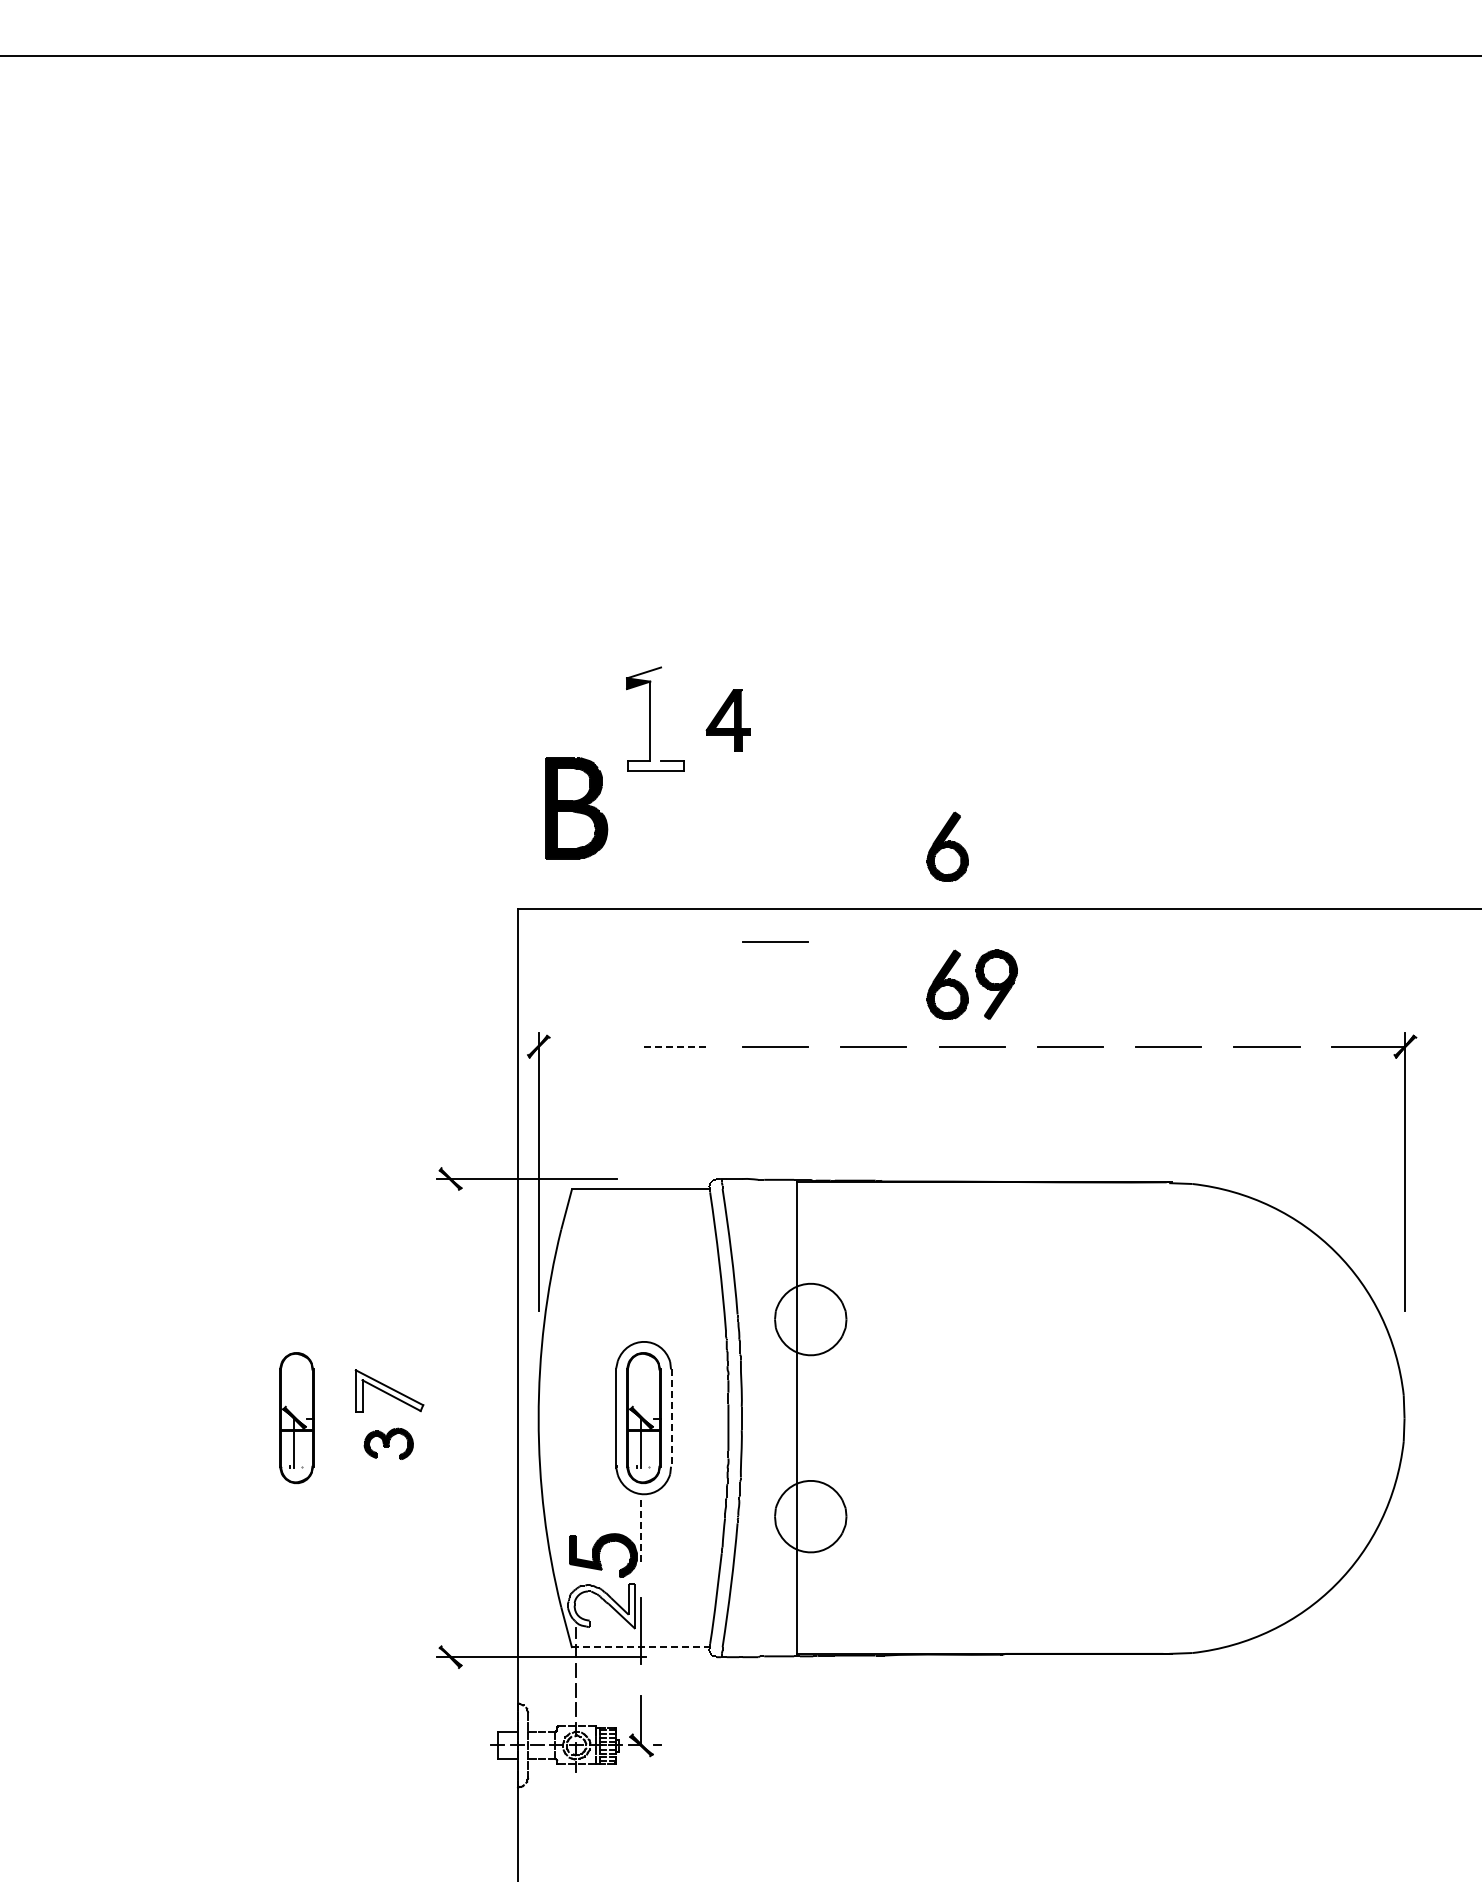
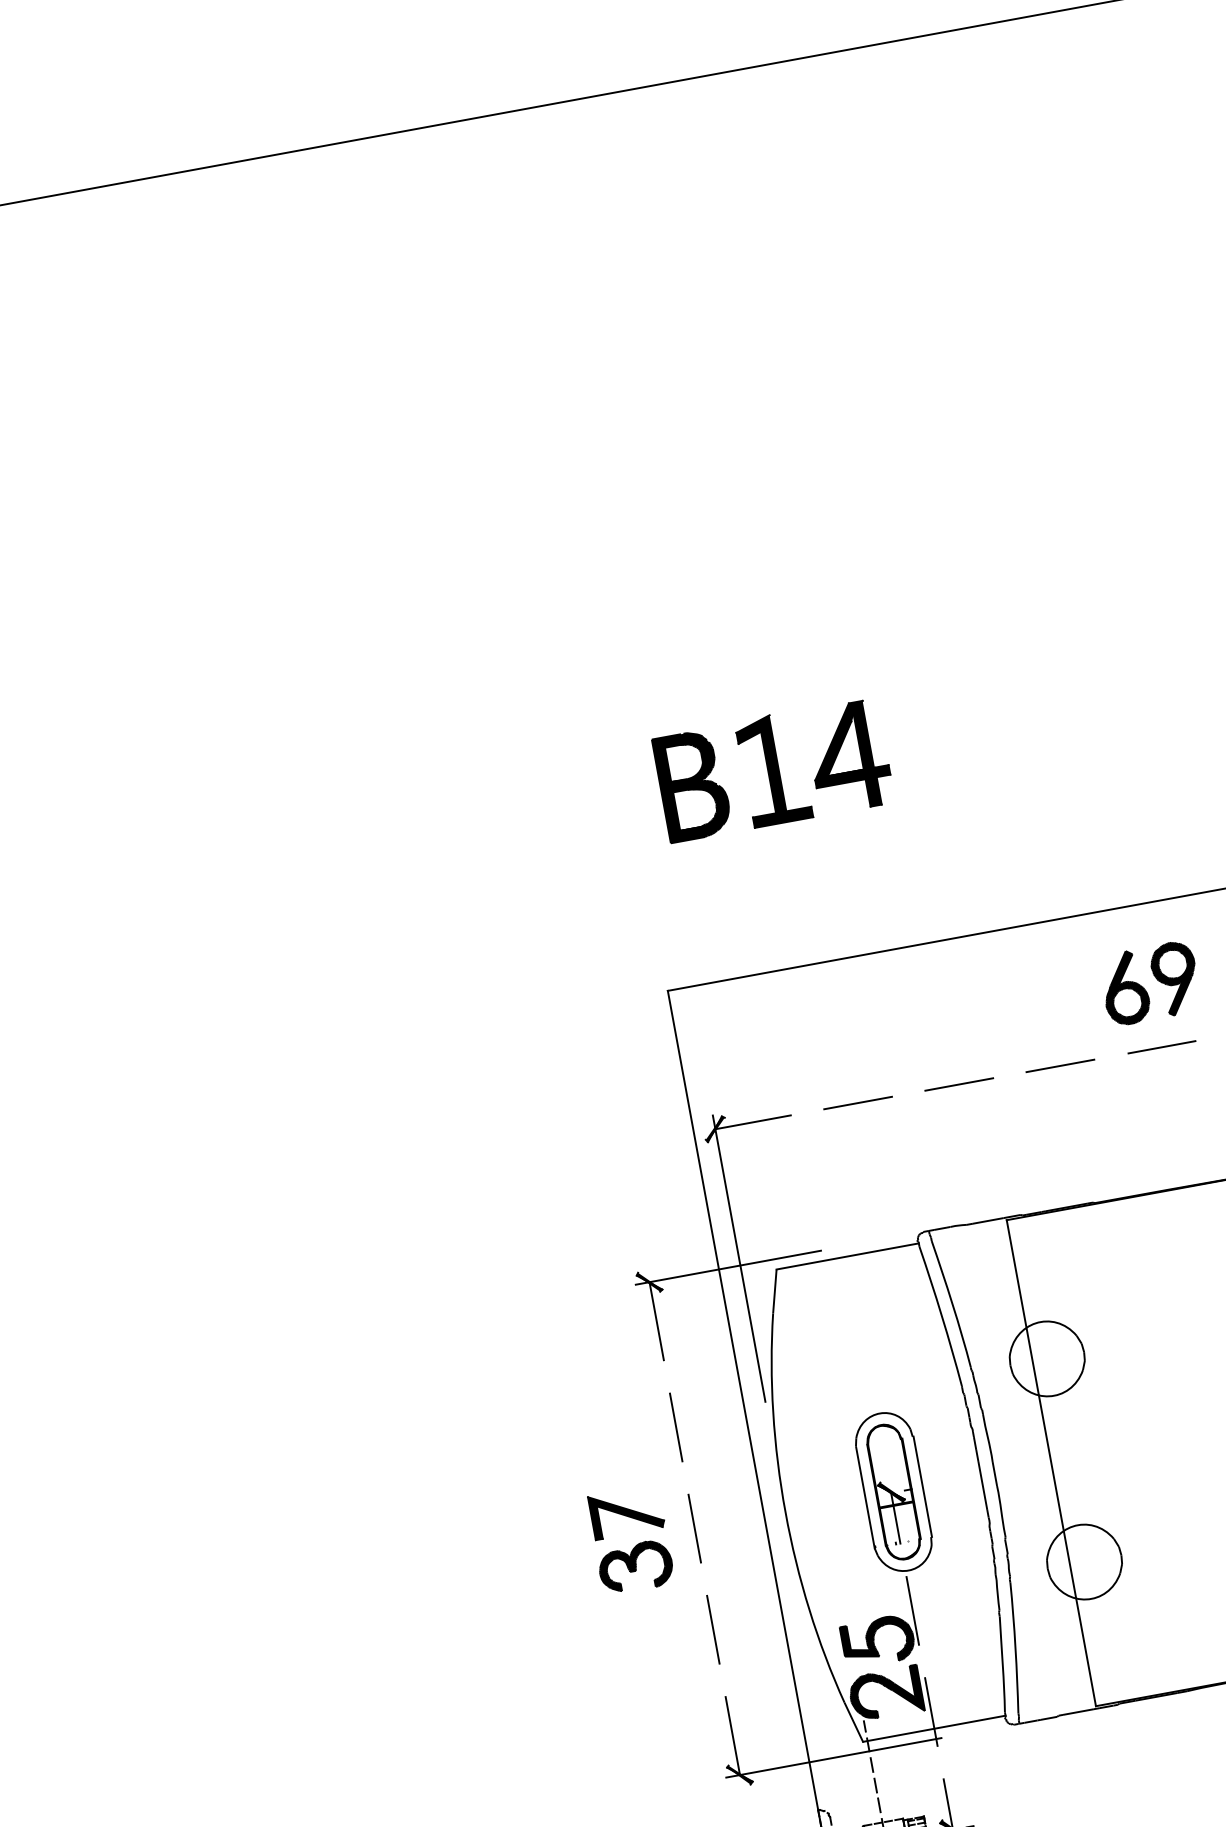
fill: (655, 718) -> (773, 768), added
part: (727, 720) -> (848, 757), size x1.67
part: (576, 808) -> (692, 785), moved
part: (947, 846) -> (1098, 845), removed
line: (775, 941) -> (939, 975), removed
line: (575, 1046) -> (753, 1122), added
line: (677, 1046) -> (858, 1102), dashed -> solid
line: (450, 1216) -> (656, 1320), added
line: (450, 1319) -> (675, 1427), added
fill: (389, 1390) -> (626, 1511), added
line: (450, 1417) -> (694, 1528), added
part: (296, 1418) -> (535, 1558), removed
line: (671, 1418) -> (922, 1487), dashed -> solid
part: (388, 1443) -> (635, 1566), size x1.43
line: (450, 1516) -> (713, 1630), added
line: (641, 1532) -> (913, 1610), dashed -> solid
fill: (601, 1606) -> (885, 1694), added
line: (450, 1619) -> (732, 1736), added
line: (641, 1647) -> (934, 1728), dashed -> solid

